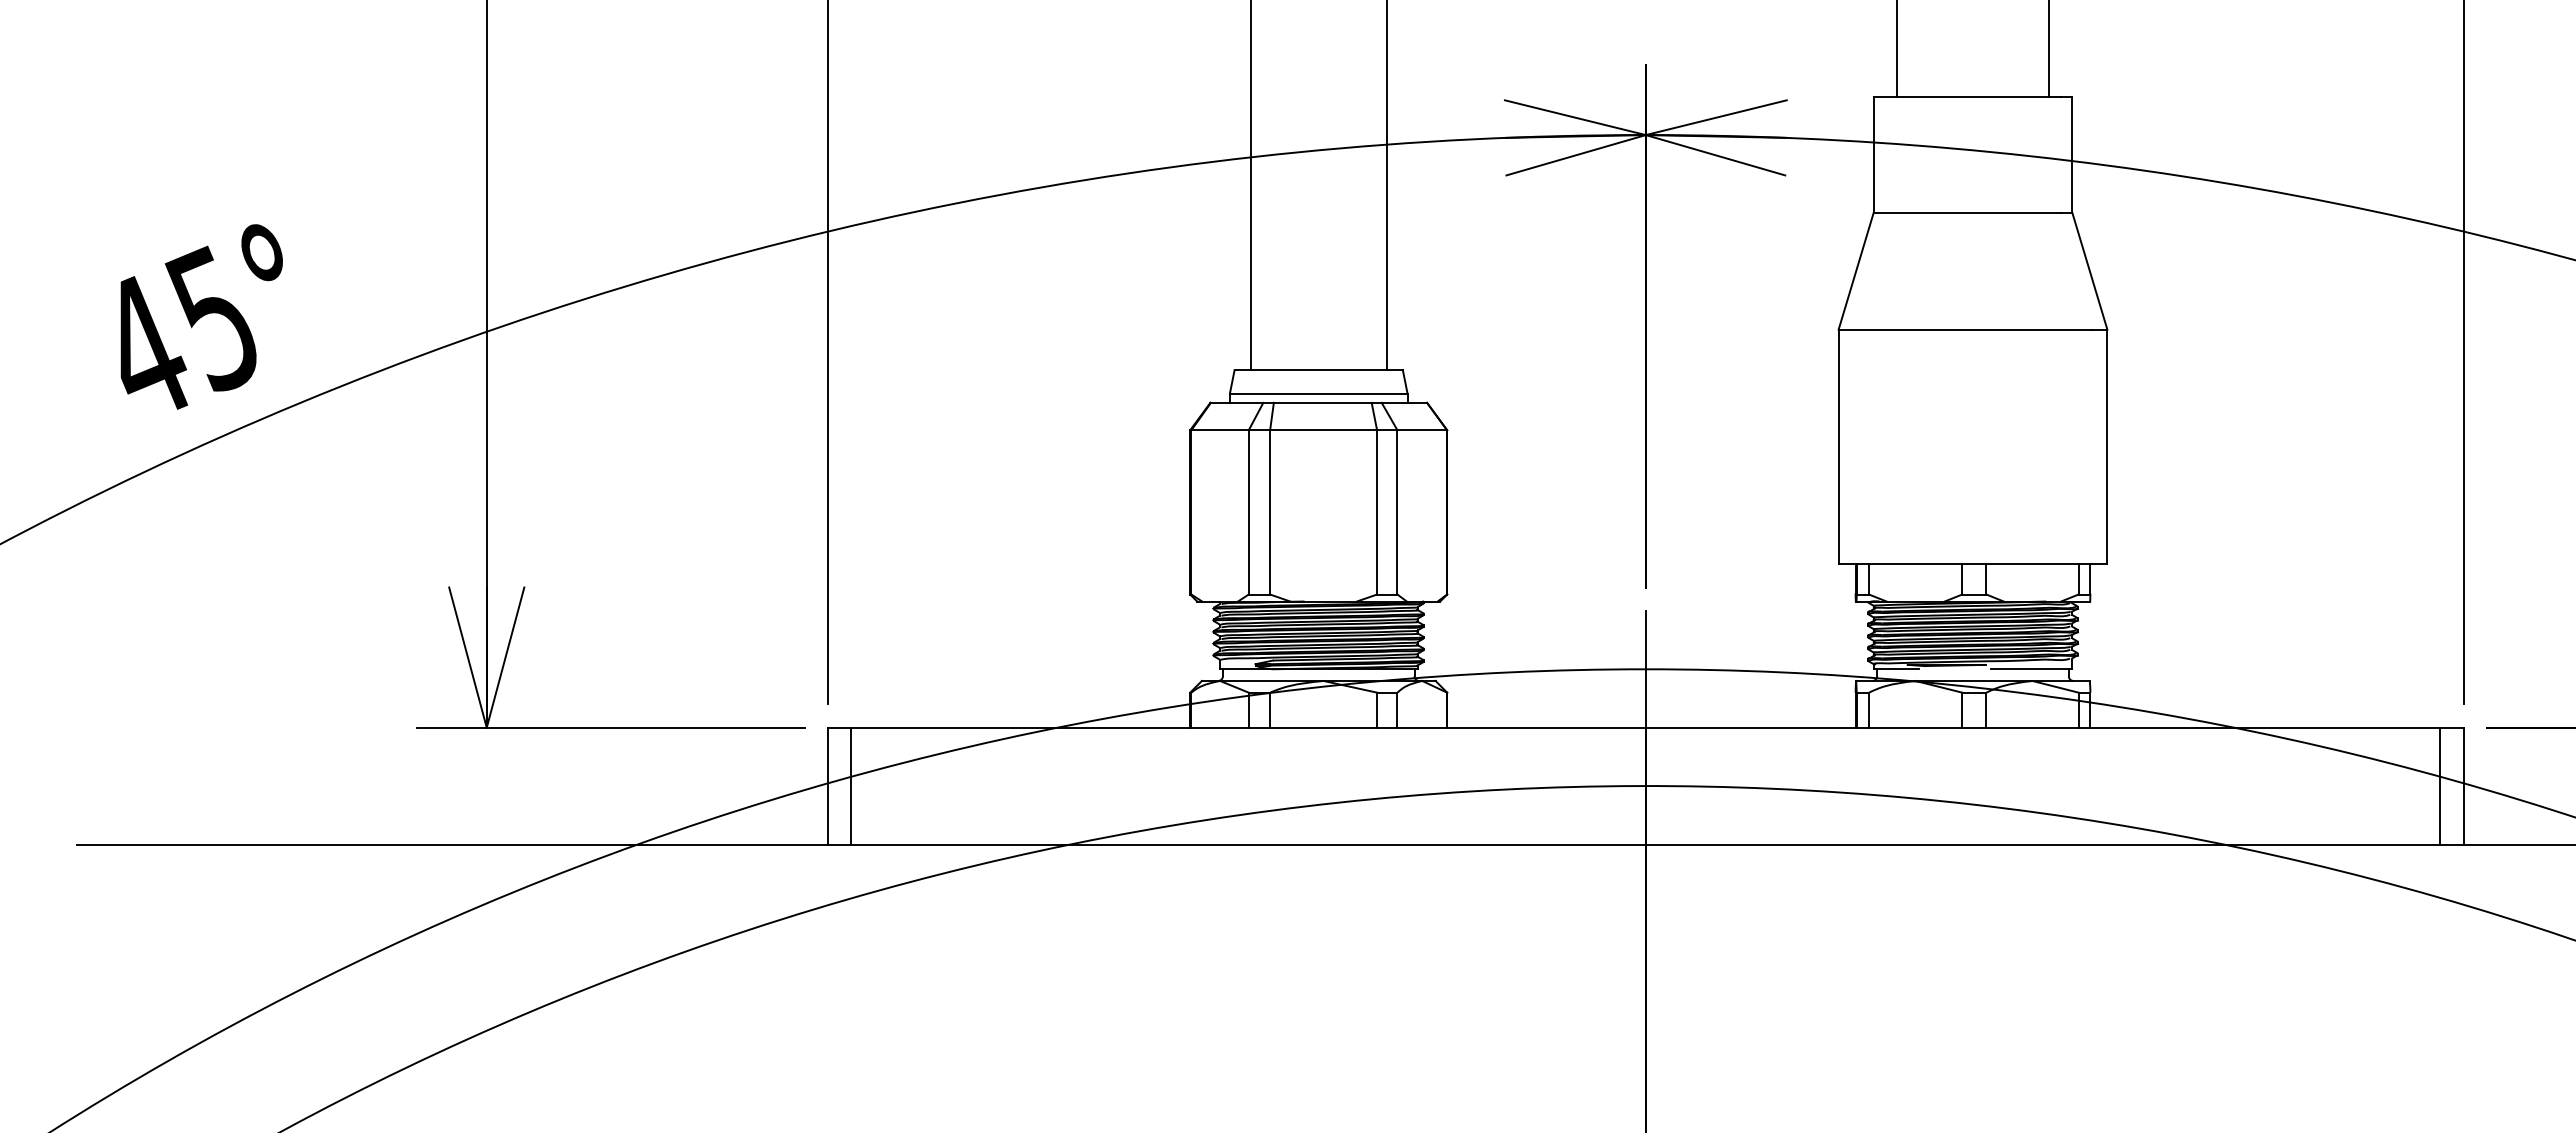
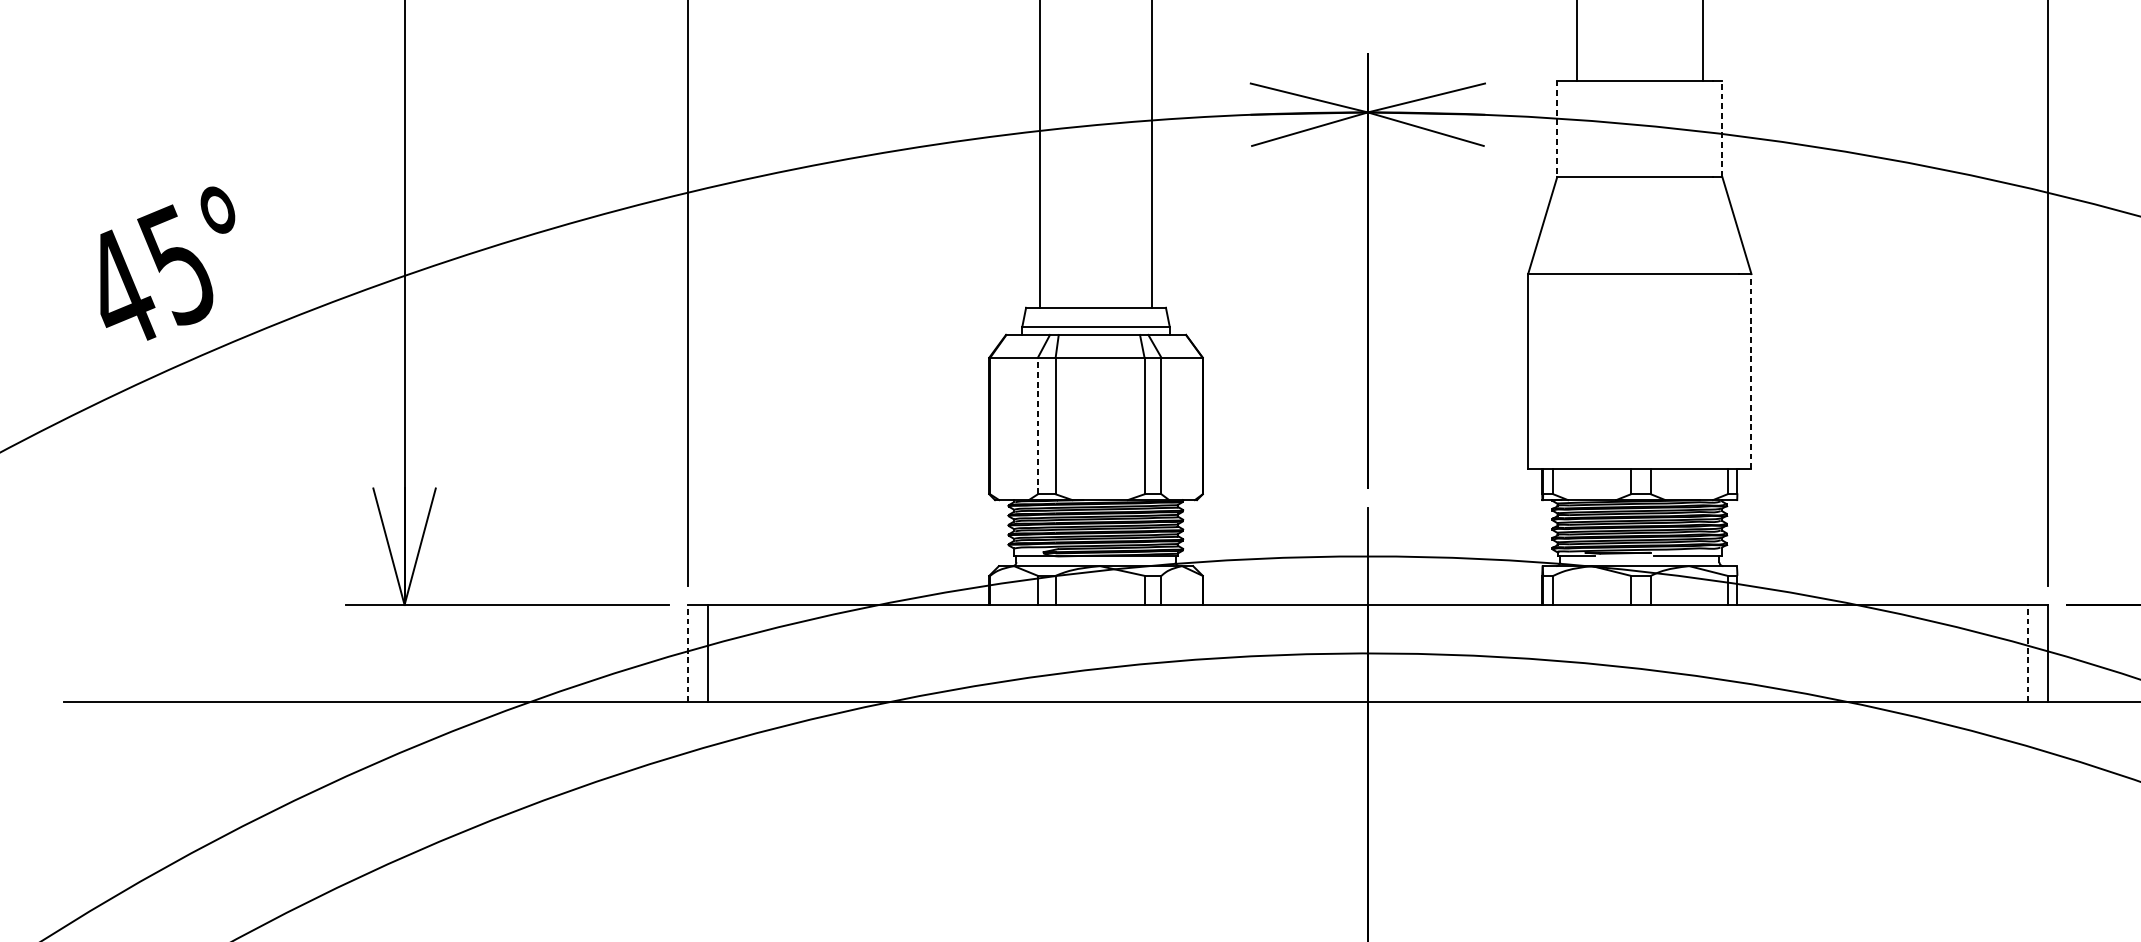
line: (1873, 154) -> (1557, 128), solid -> dashed
line: (2072, 154) -> (1722, 128), solid -> dashed
line: (2107, 446) -> (1751, 371), solid -> dashed
line: (1248, 511) -> (1037, 425), solid -> dashed
line: (828, 785) -> (688, 653), solid -> dashed
line: (2440, 785) -> (2028, 653), solid -> dashed

